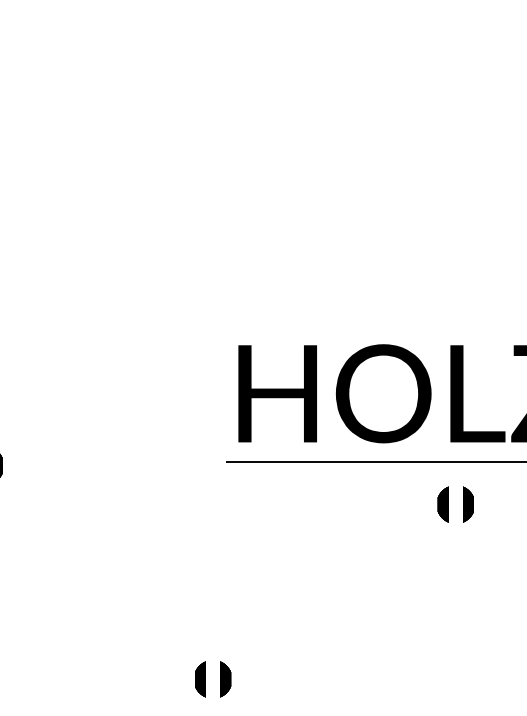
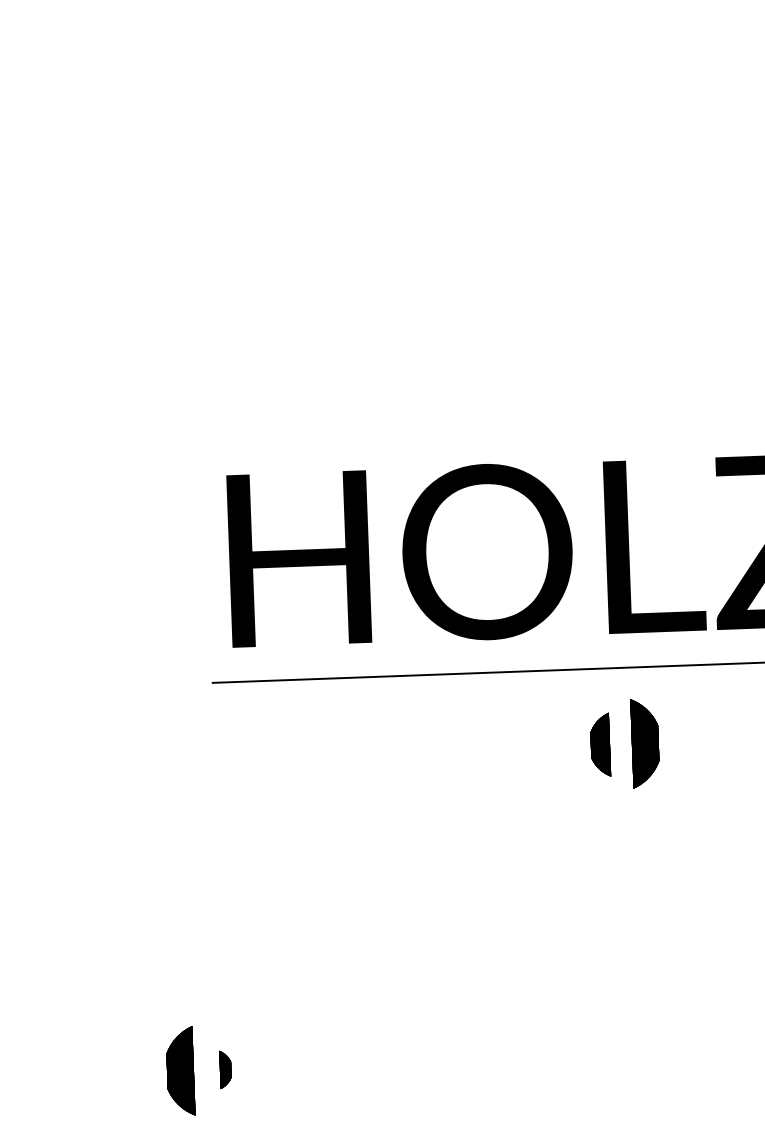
part: (468, 504) -> (645, 743), size x1.4
part: (200, 679) -> (180, 1071), size x1.4
part: (225, 679) -> (225, 1069), size x0.6

